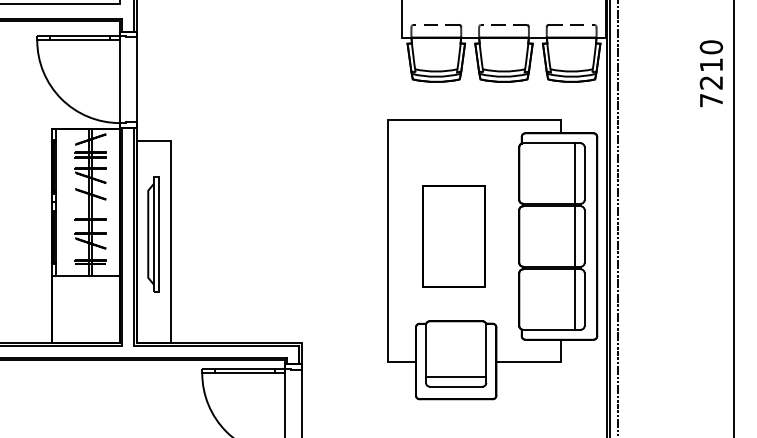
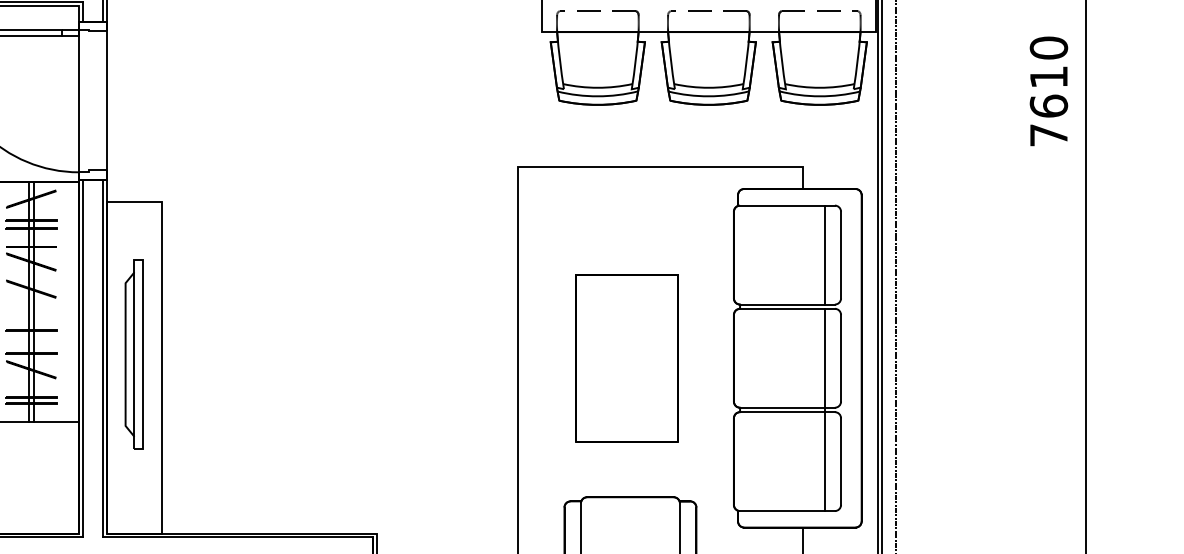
text: (711, 82) -> (1049, 105), 7210 -> 7610

